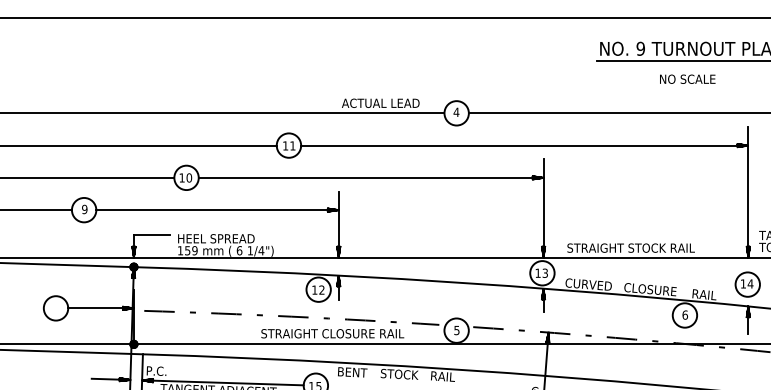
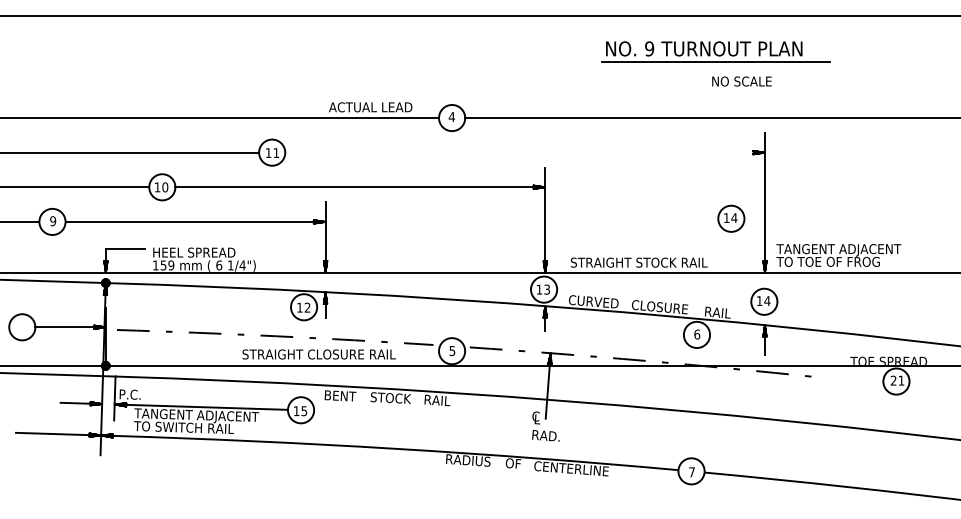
text: (687, 79) -> (741, 81), moved
line: (524, 145) -> (524, 152), removed
part: (717, 206) -> (731, 218), added

